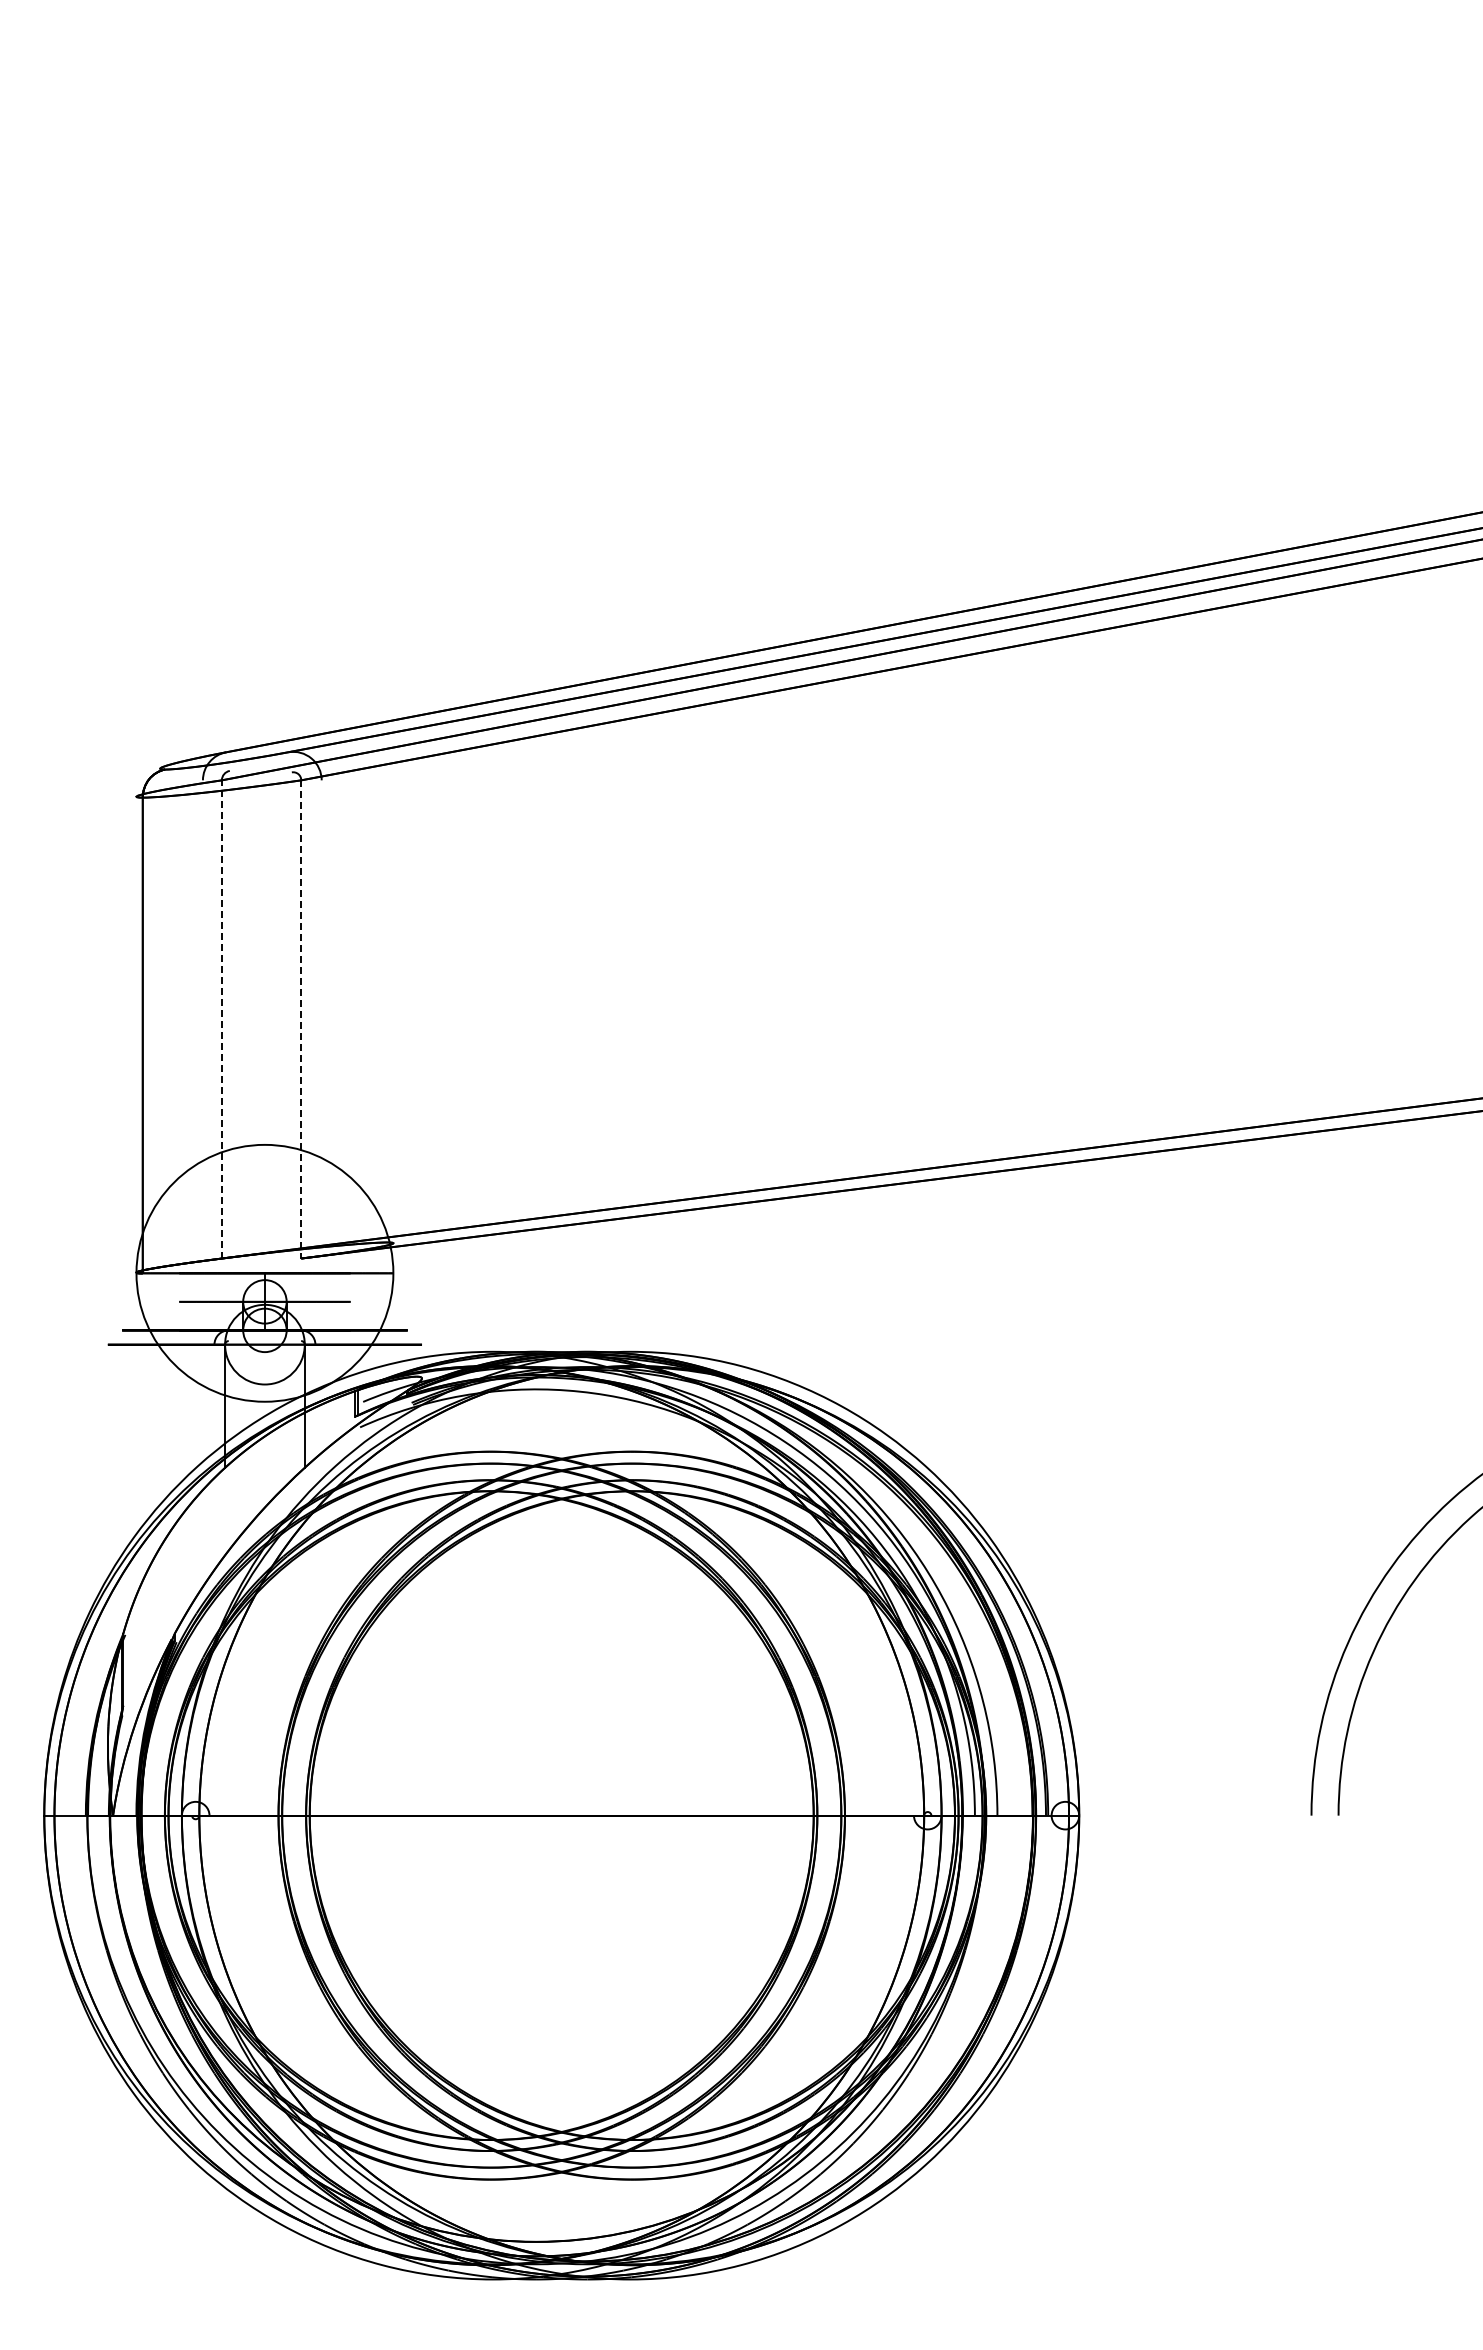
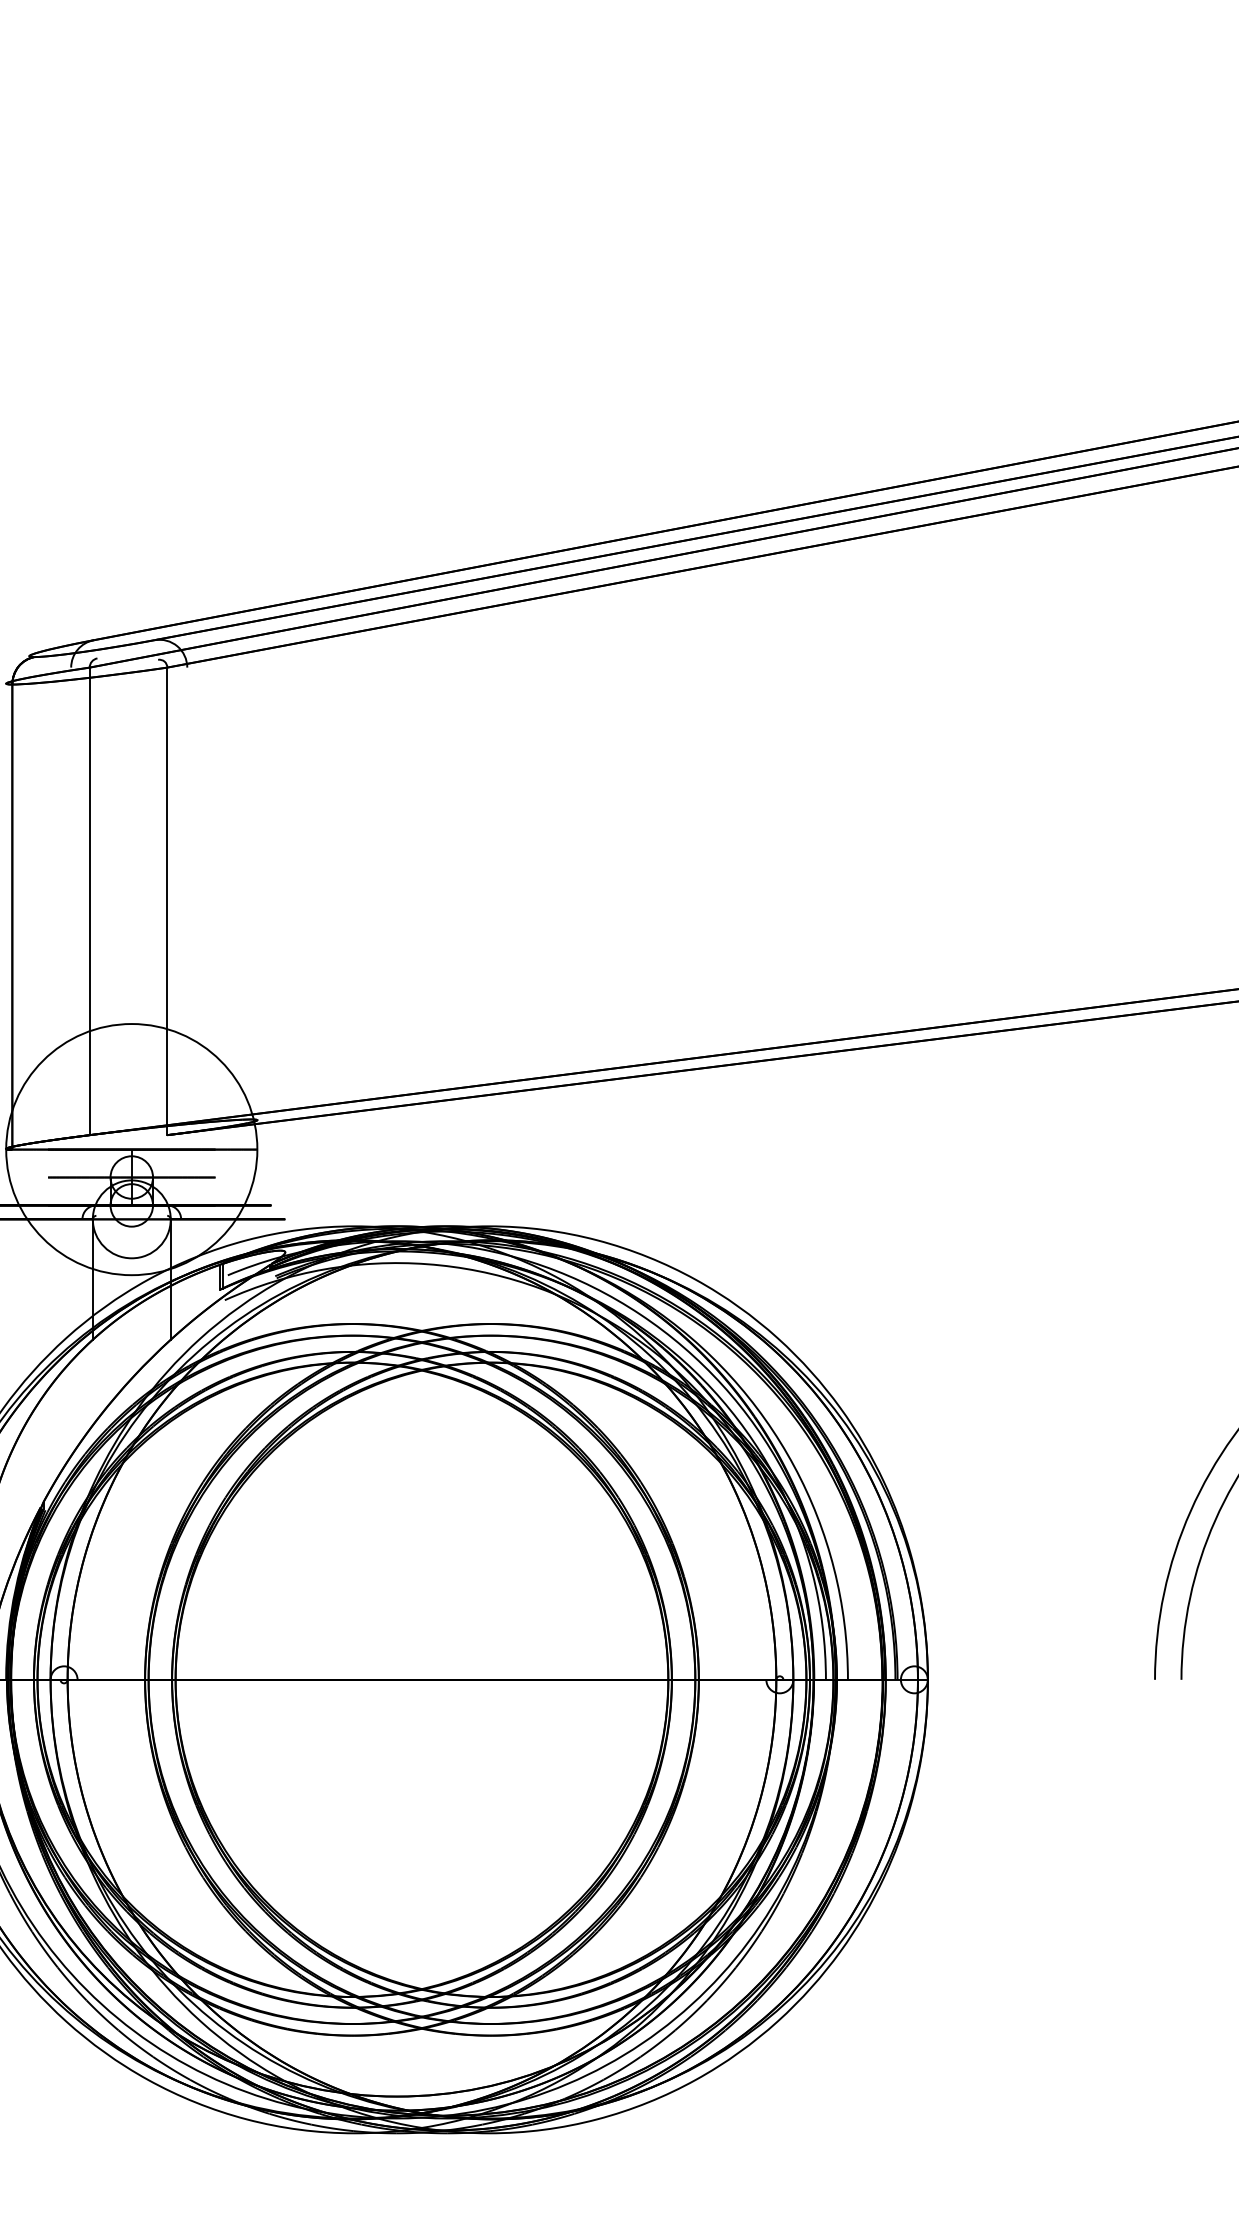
line: (221, 1018) -> (89, 900), dashed -> solid
line: (301, 1019) -> (167, 901), dashed -> solid

